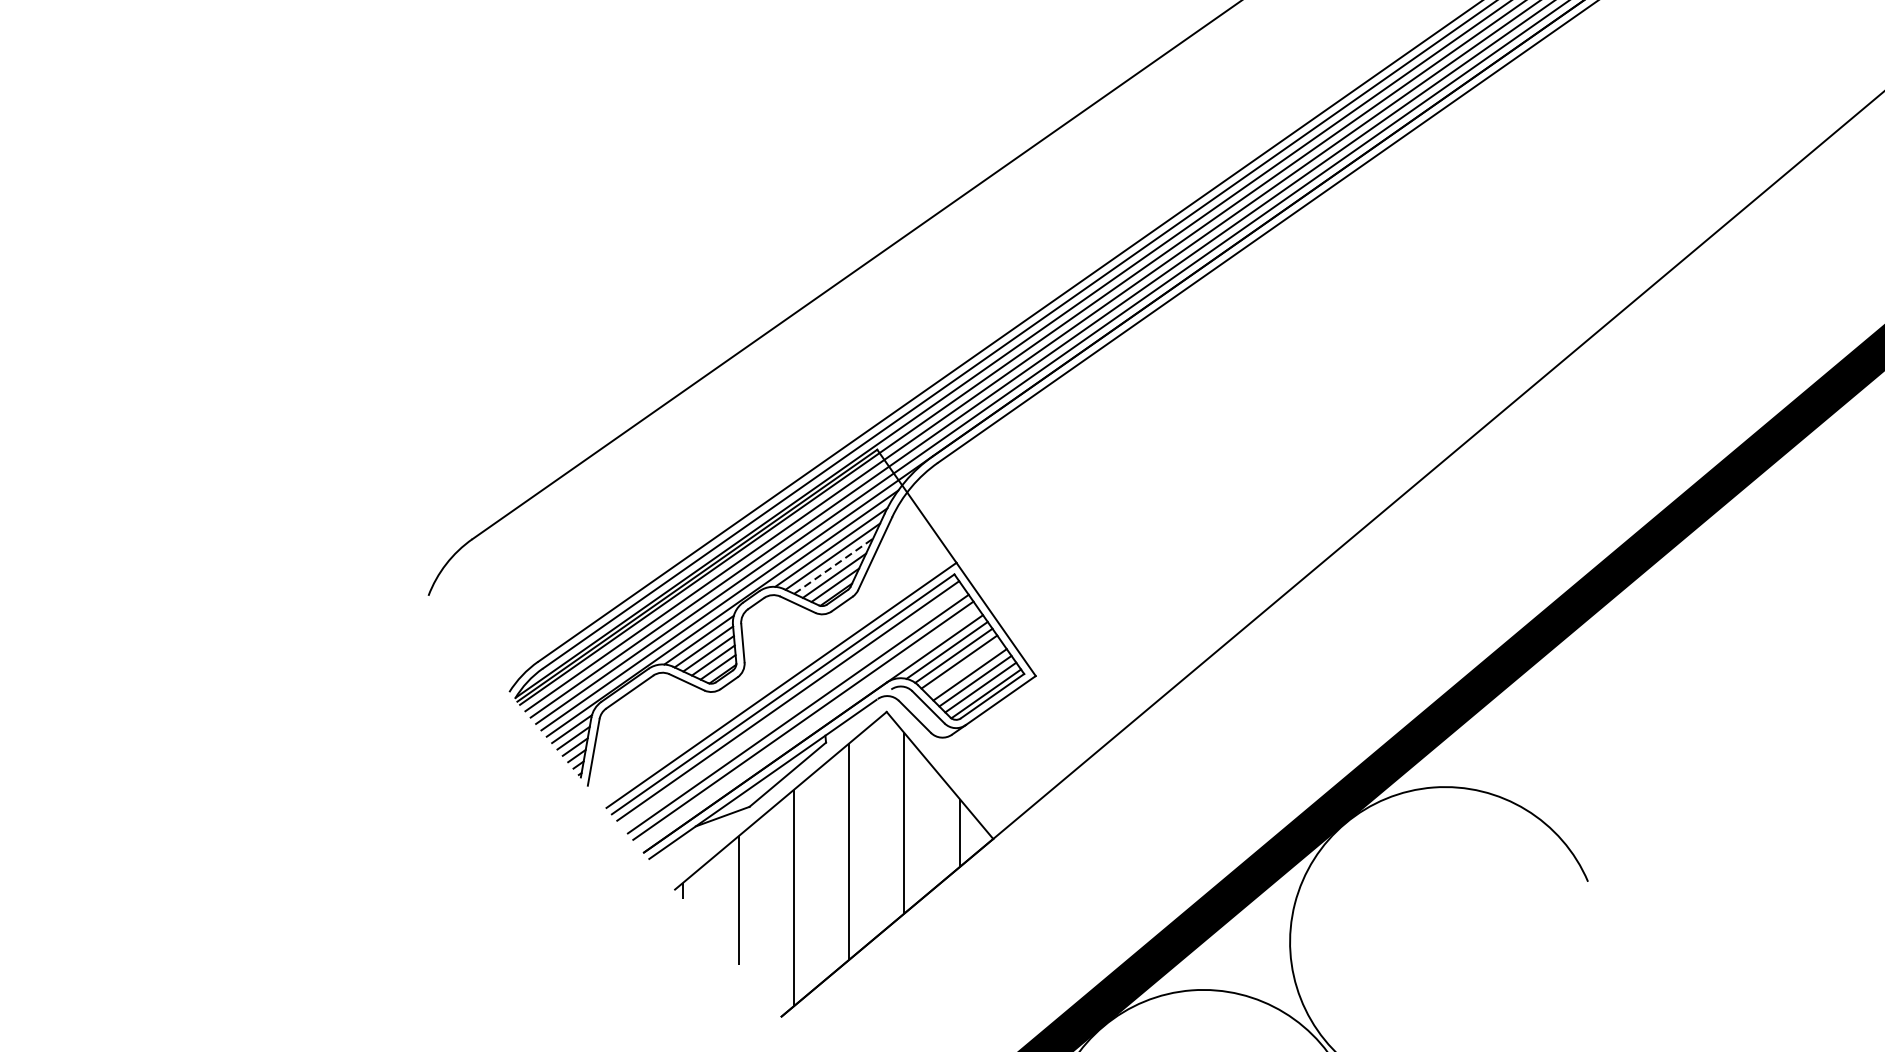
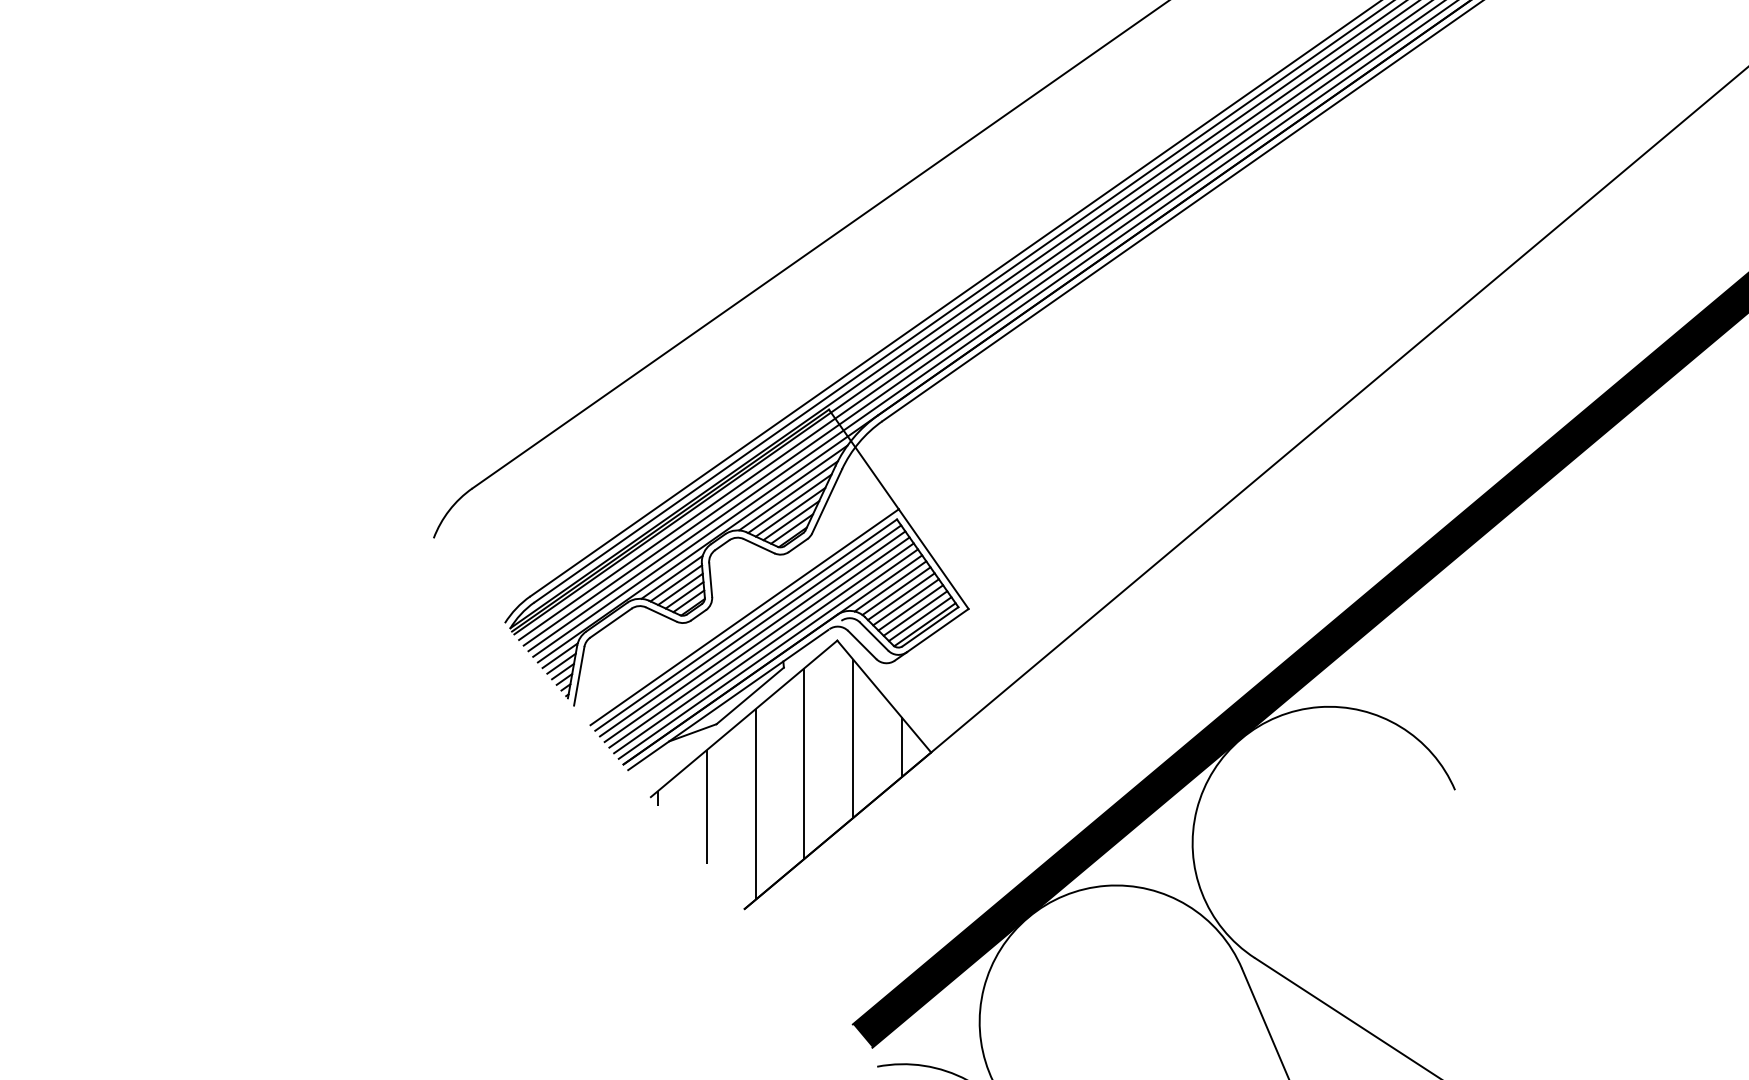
line: (834, 566) -> (791, 512), dashed -> solid
line: (964, 668) -> (905, 602), added
line: (792, 707) -> (754, 636), added
line: (808, 726) -> (768, 653), added

